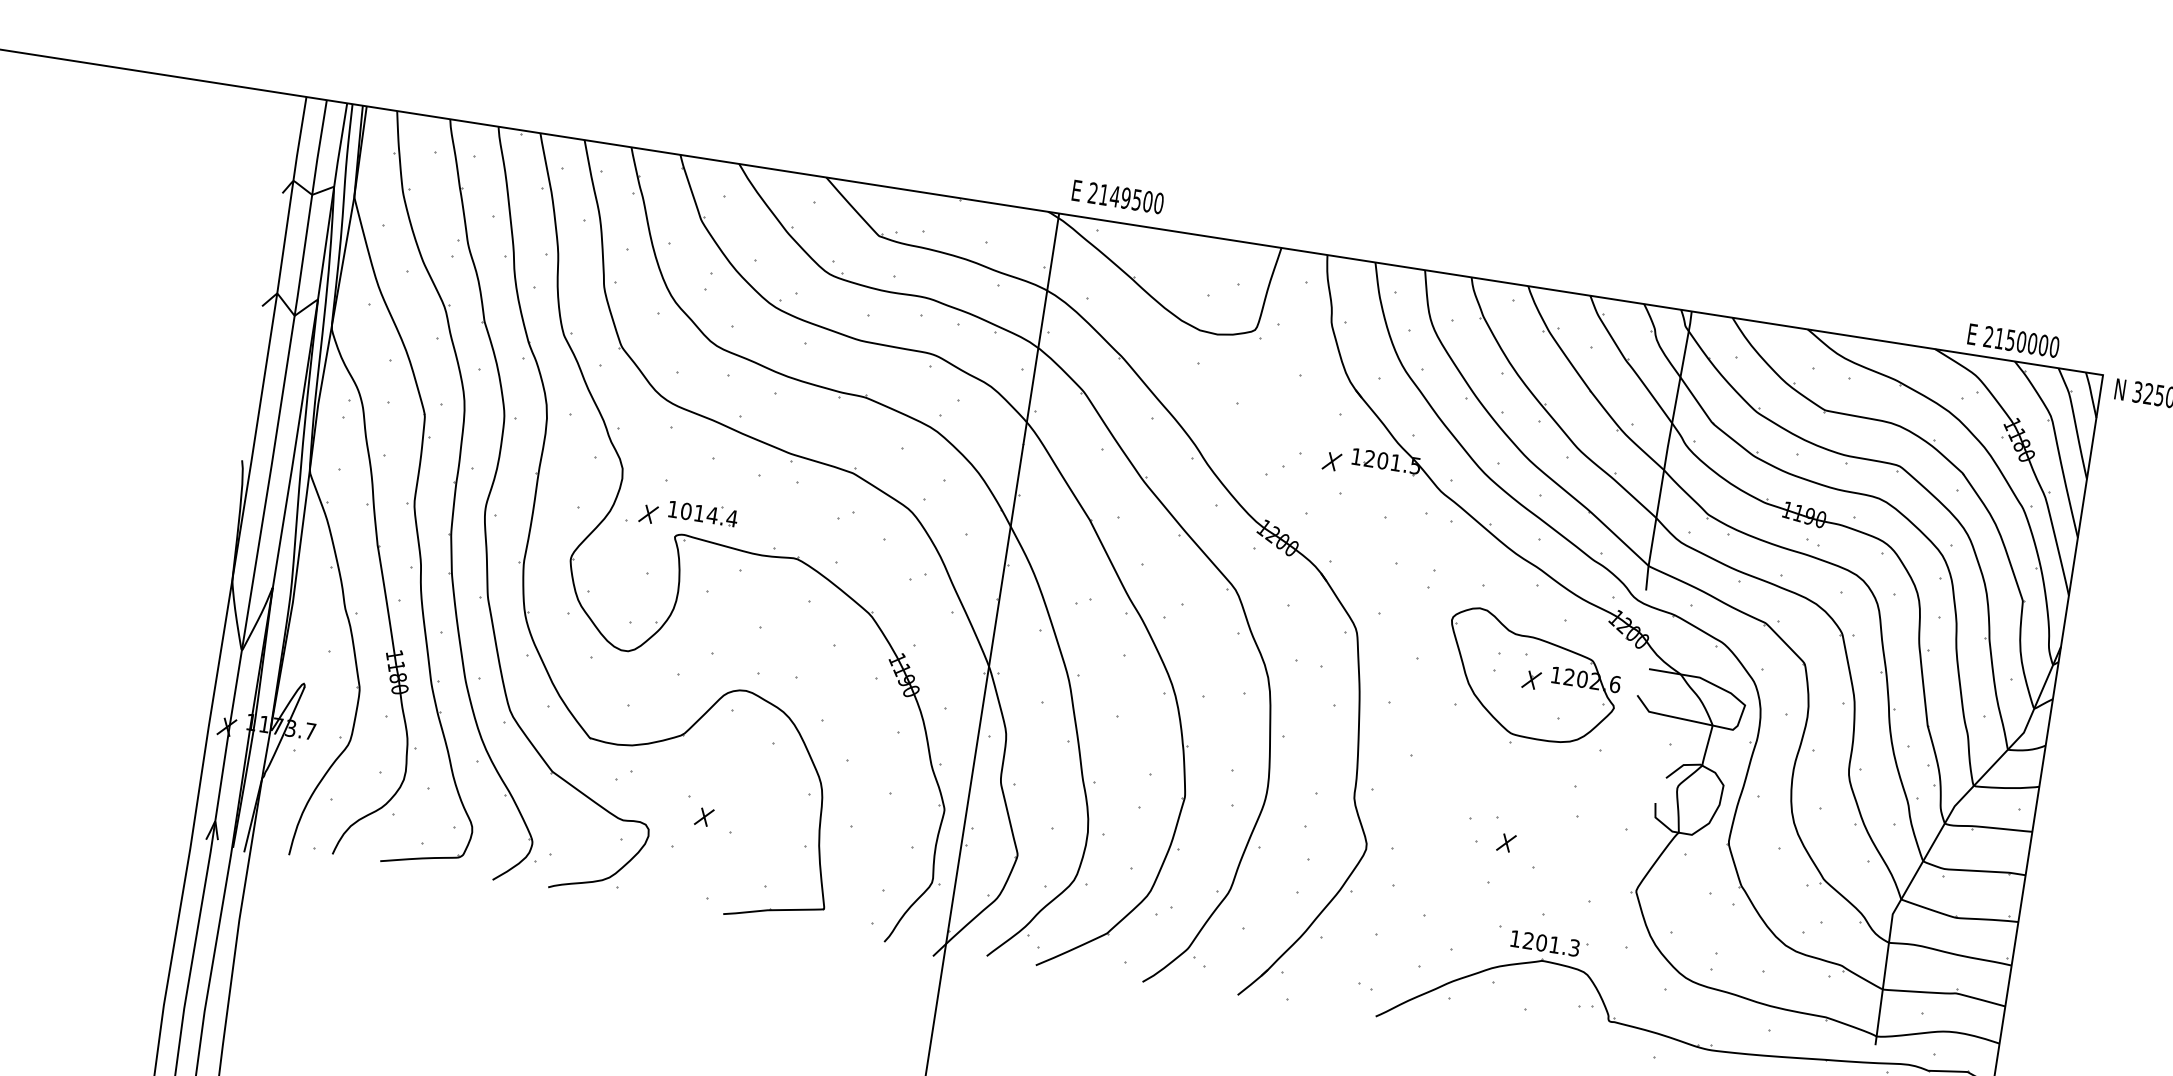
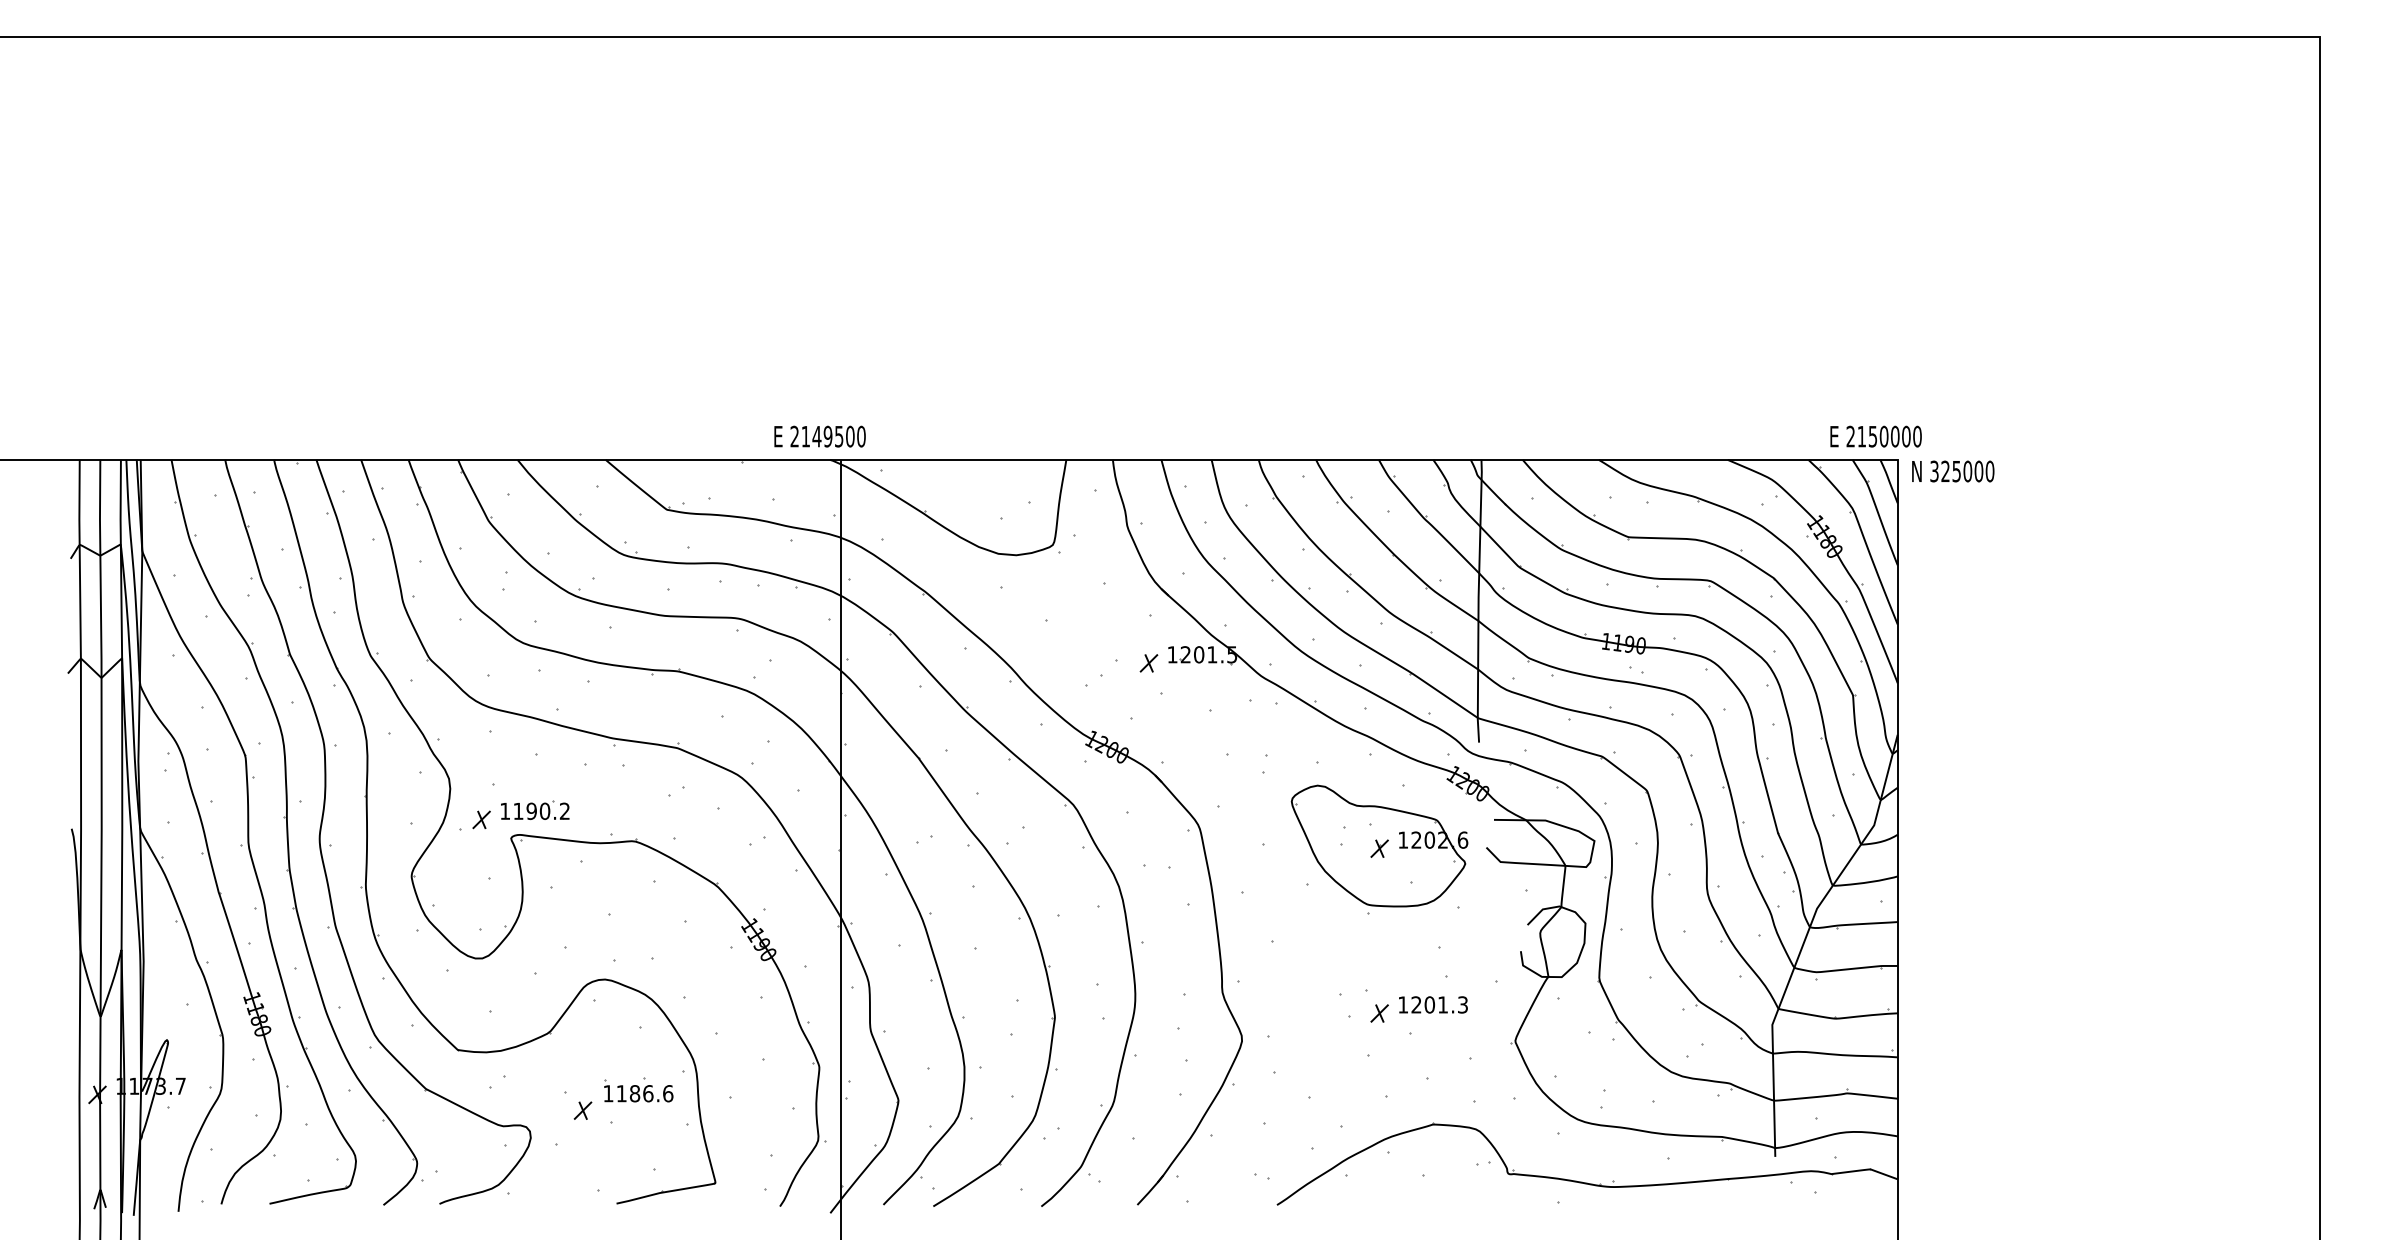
text: (1117, 196) -> (819, 436), moved
text: (2013, 340) -> (1875, 436), moved
text: (709, 515) -> (541, 811), 1014.4 -> 1190.2
part: (762, 804) -> (638, 1089), added
text: (1545, 943) -> (1433, 1004), moved

